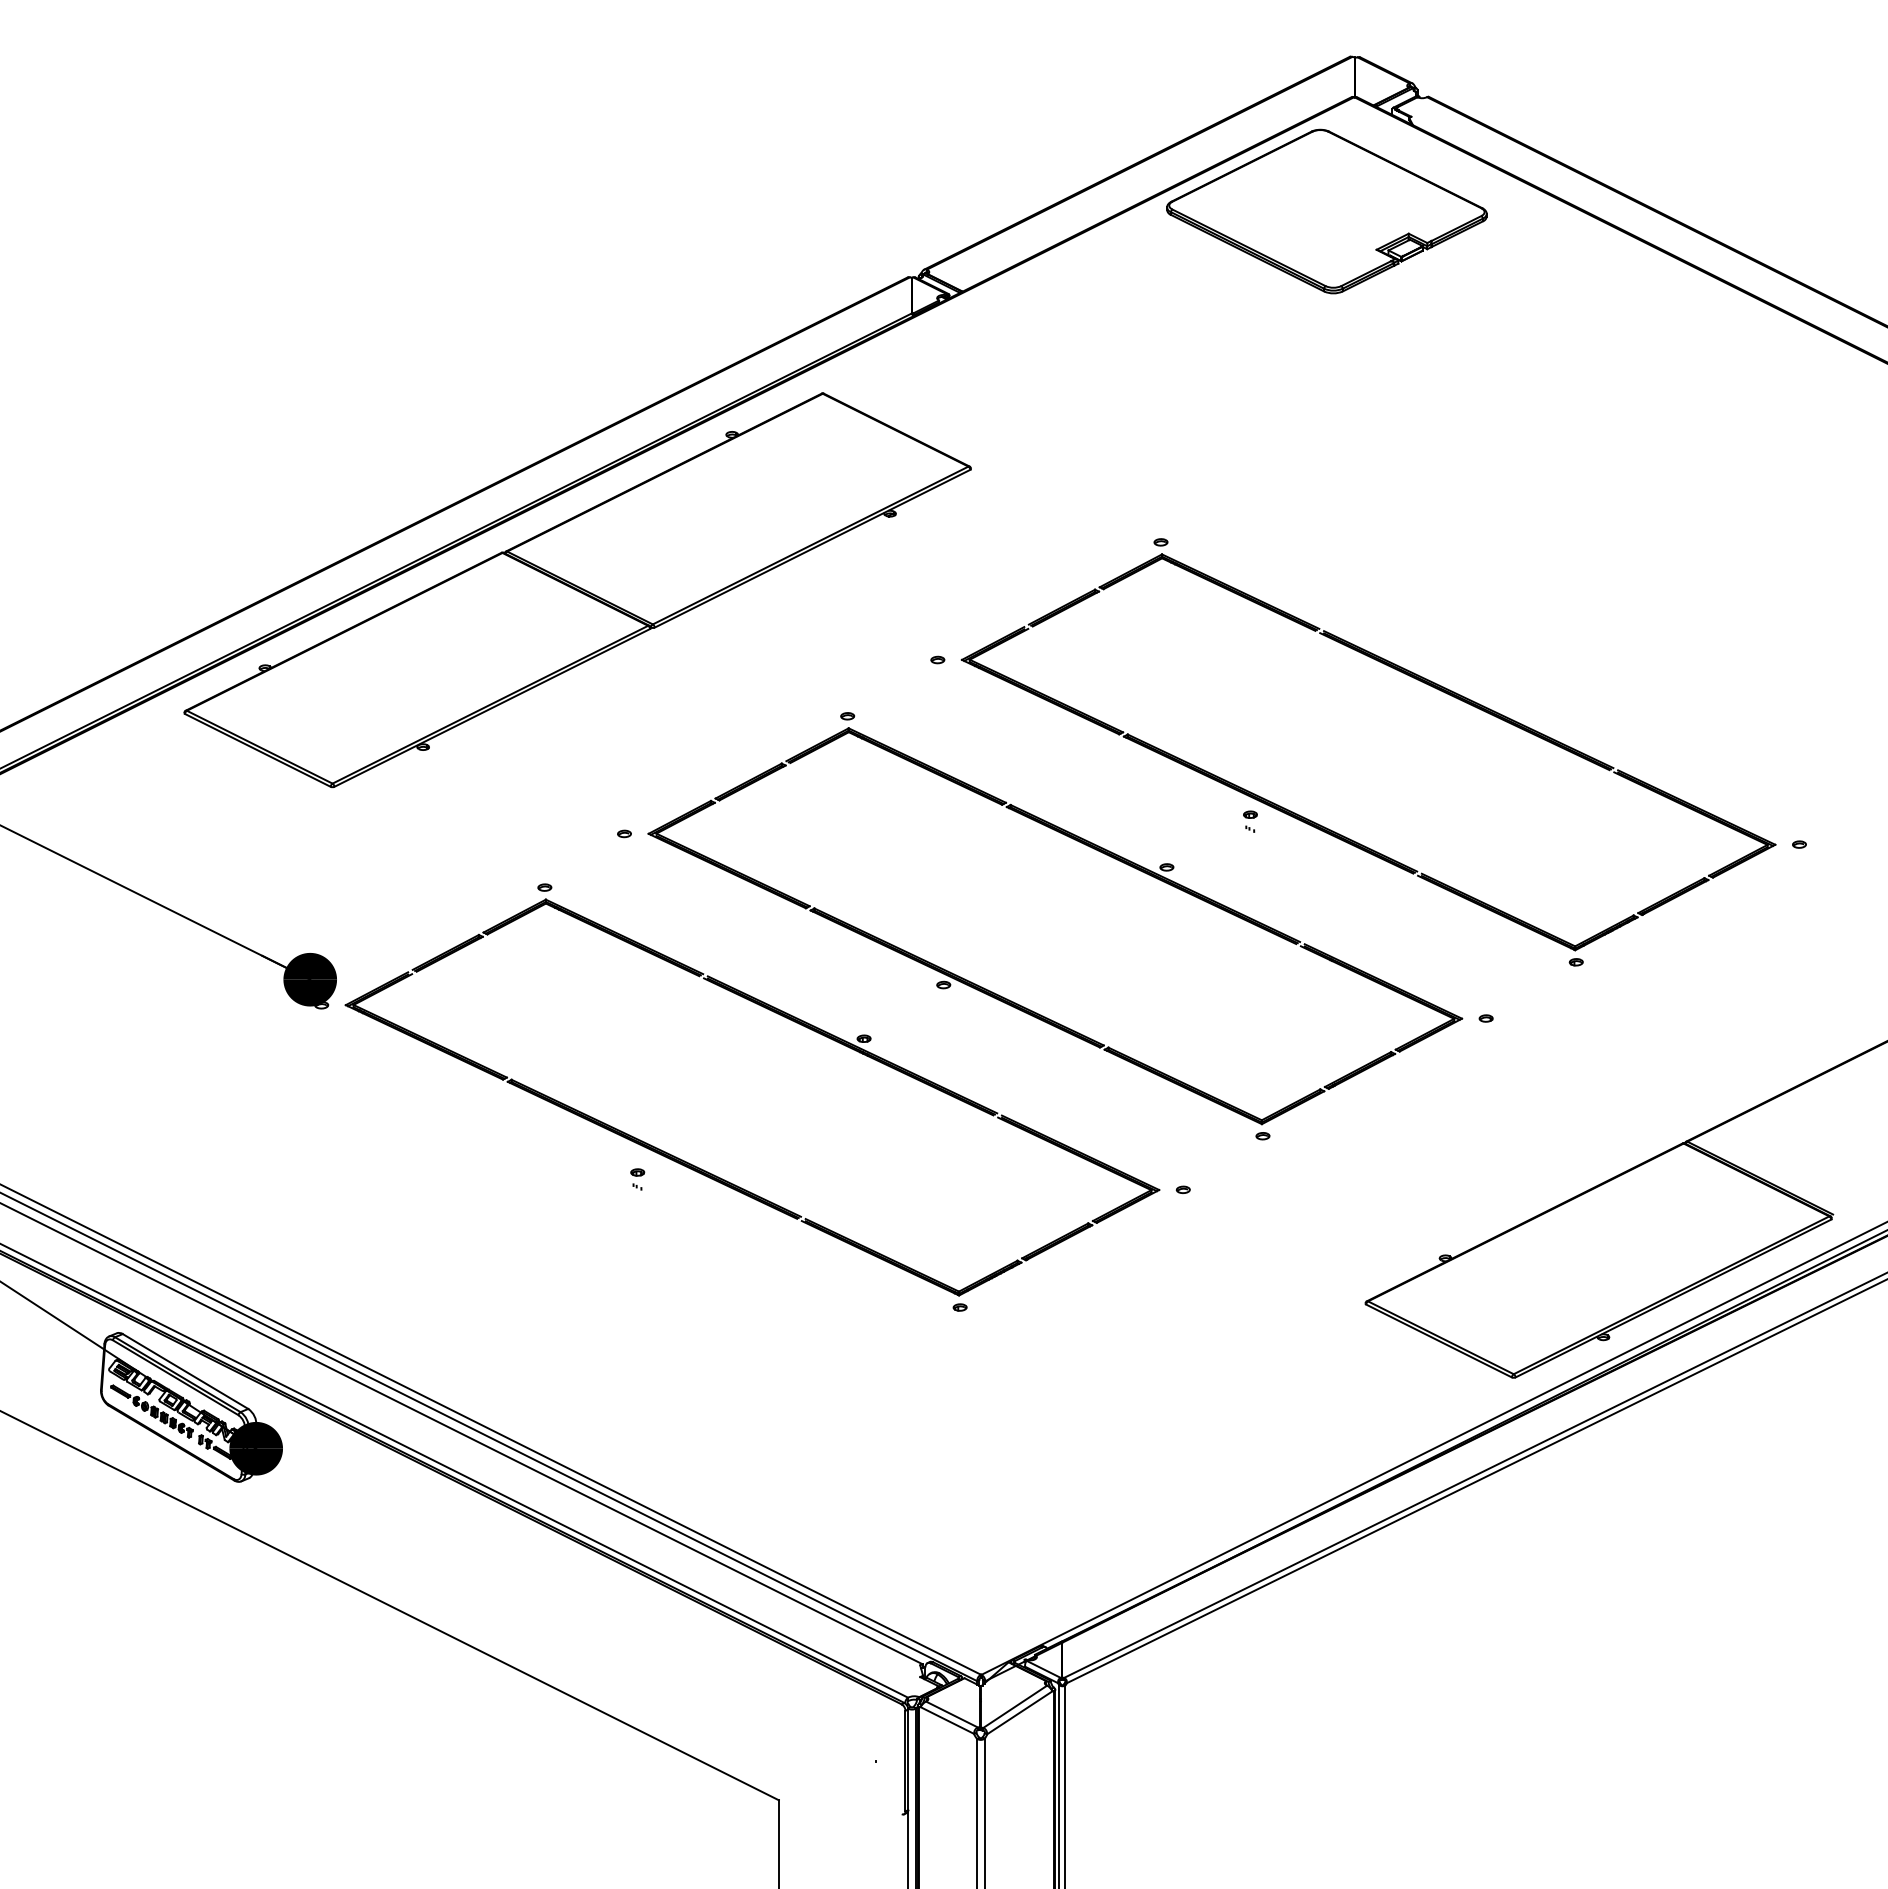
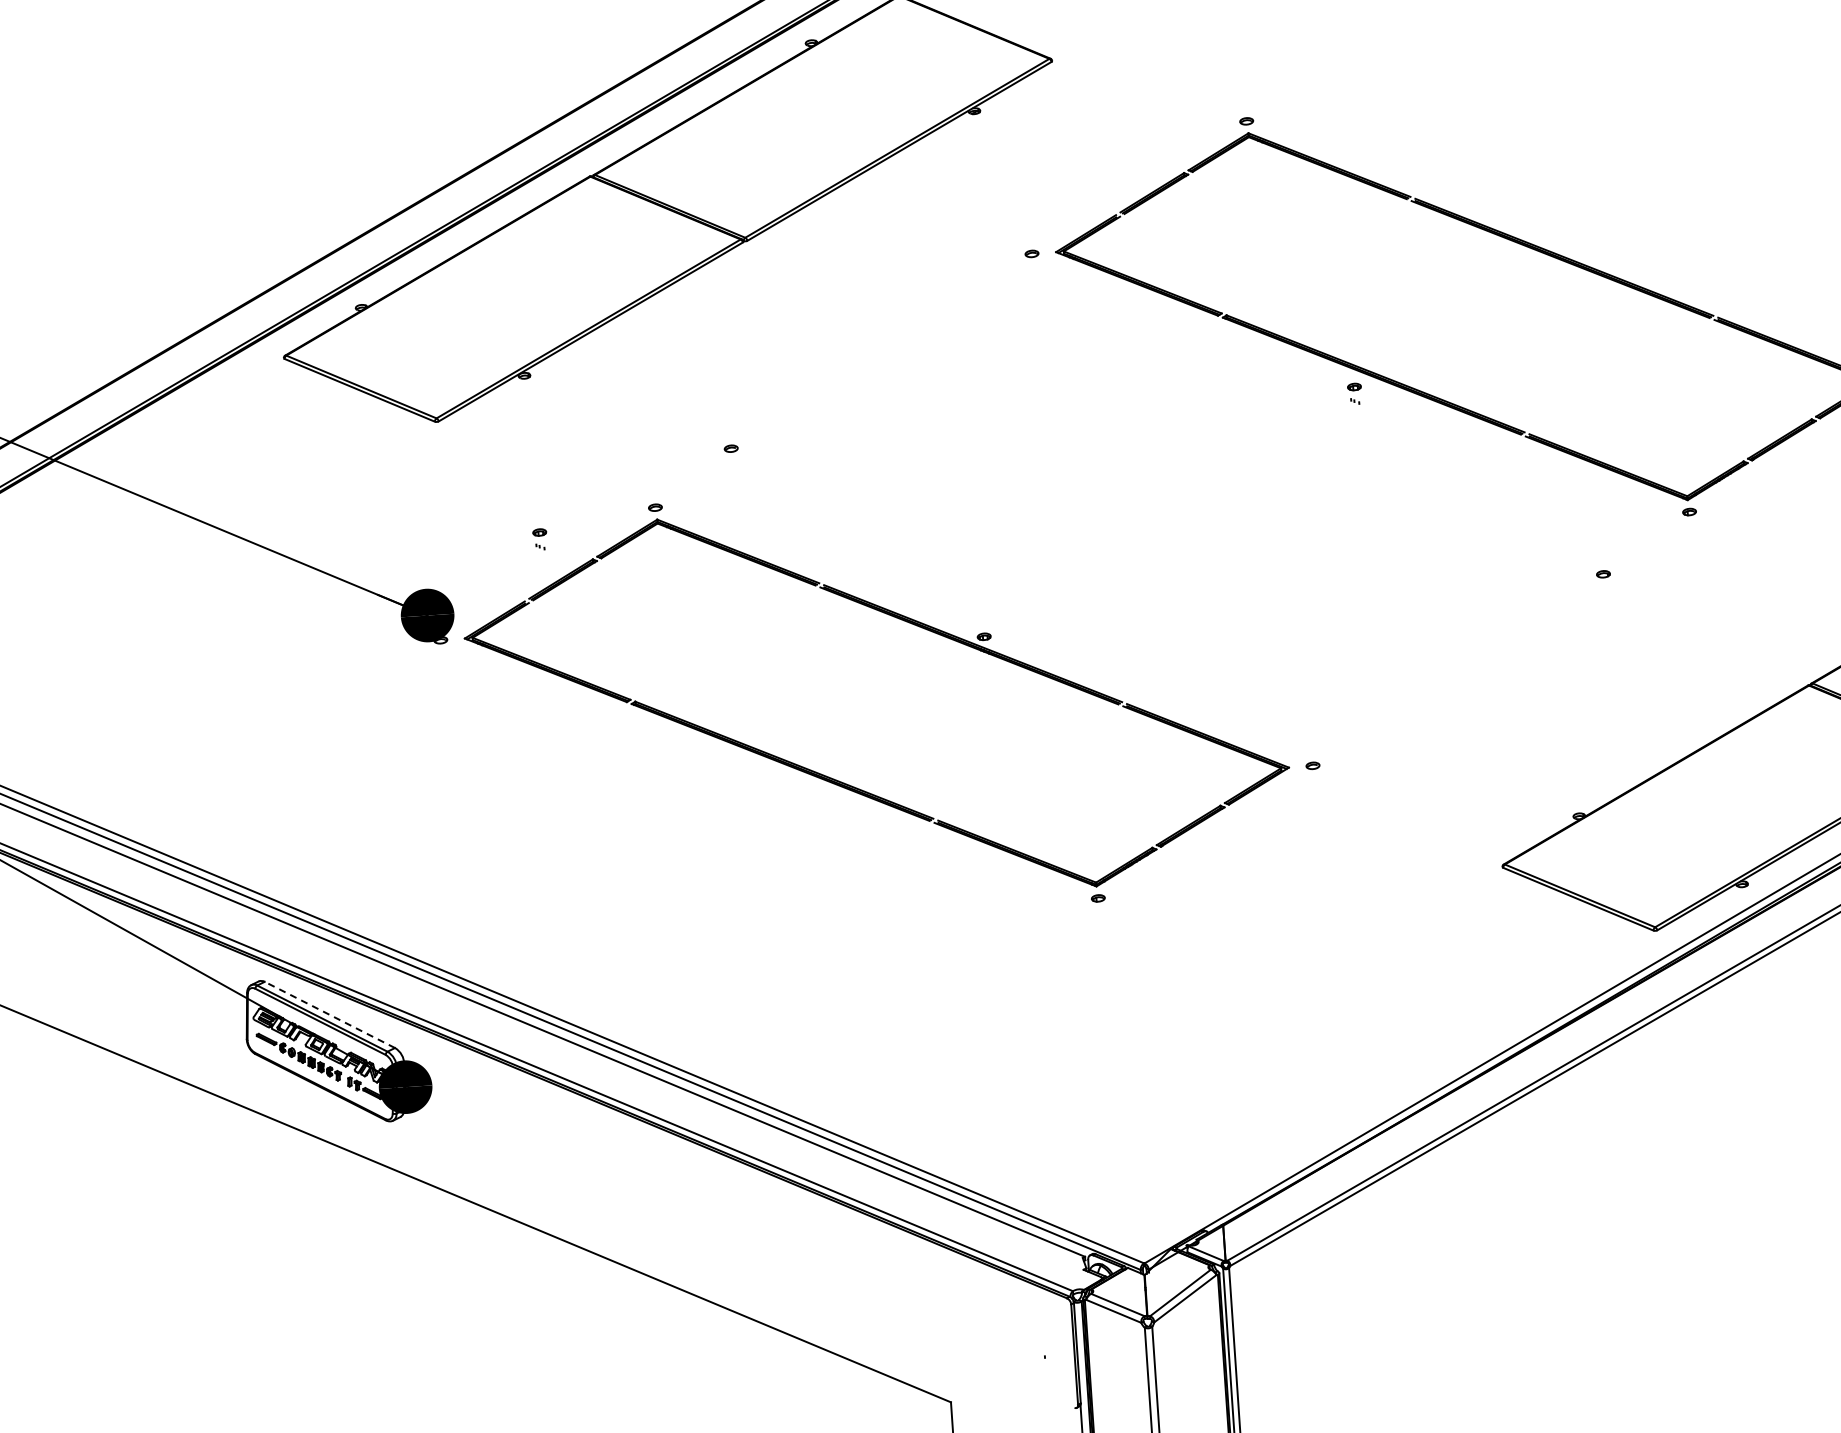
part: (1022, 1005) -> (1139, 592), removed
part: (637, 1179) -> (539, 539), moved
line: (185, 1371) -> (329, 1014), solid -> dashed

